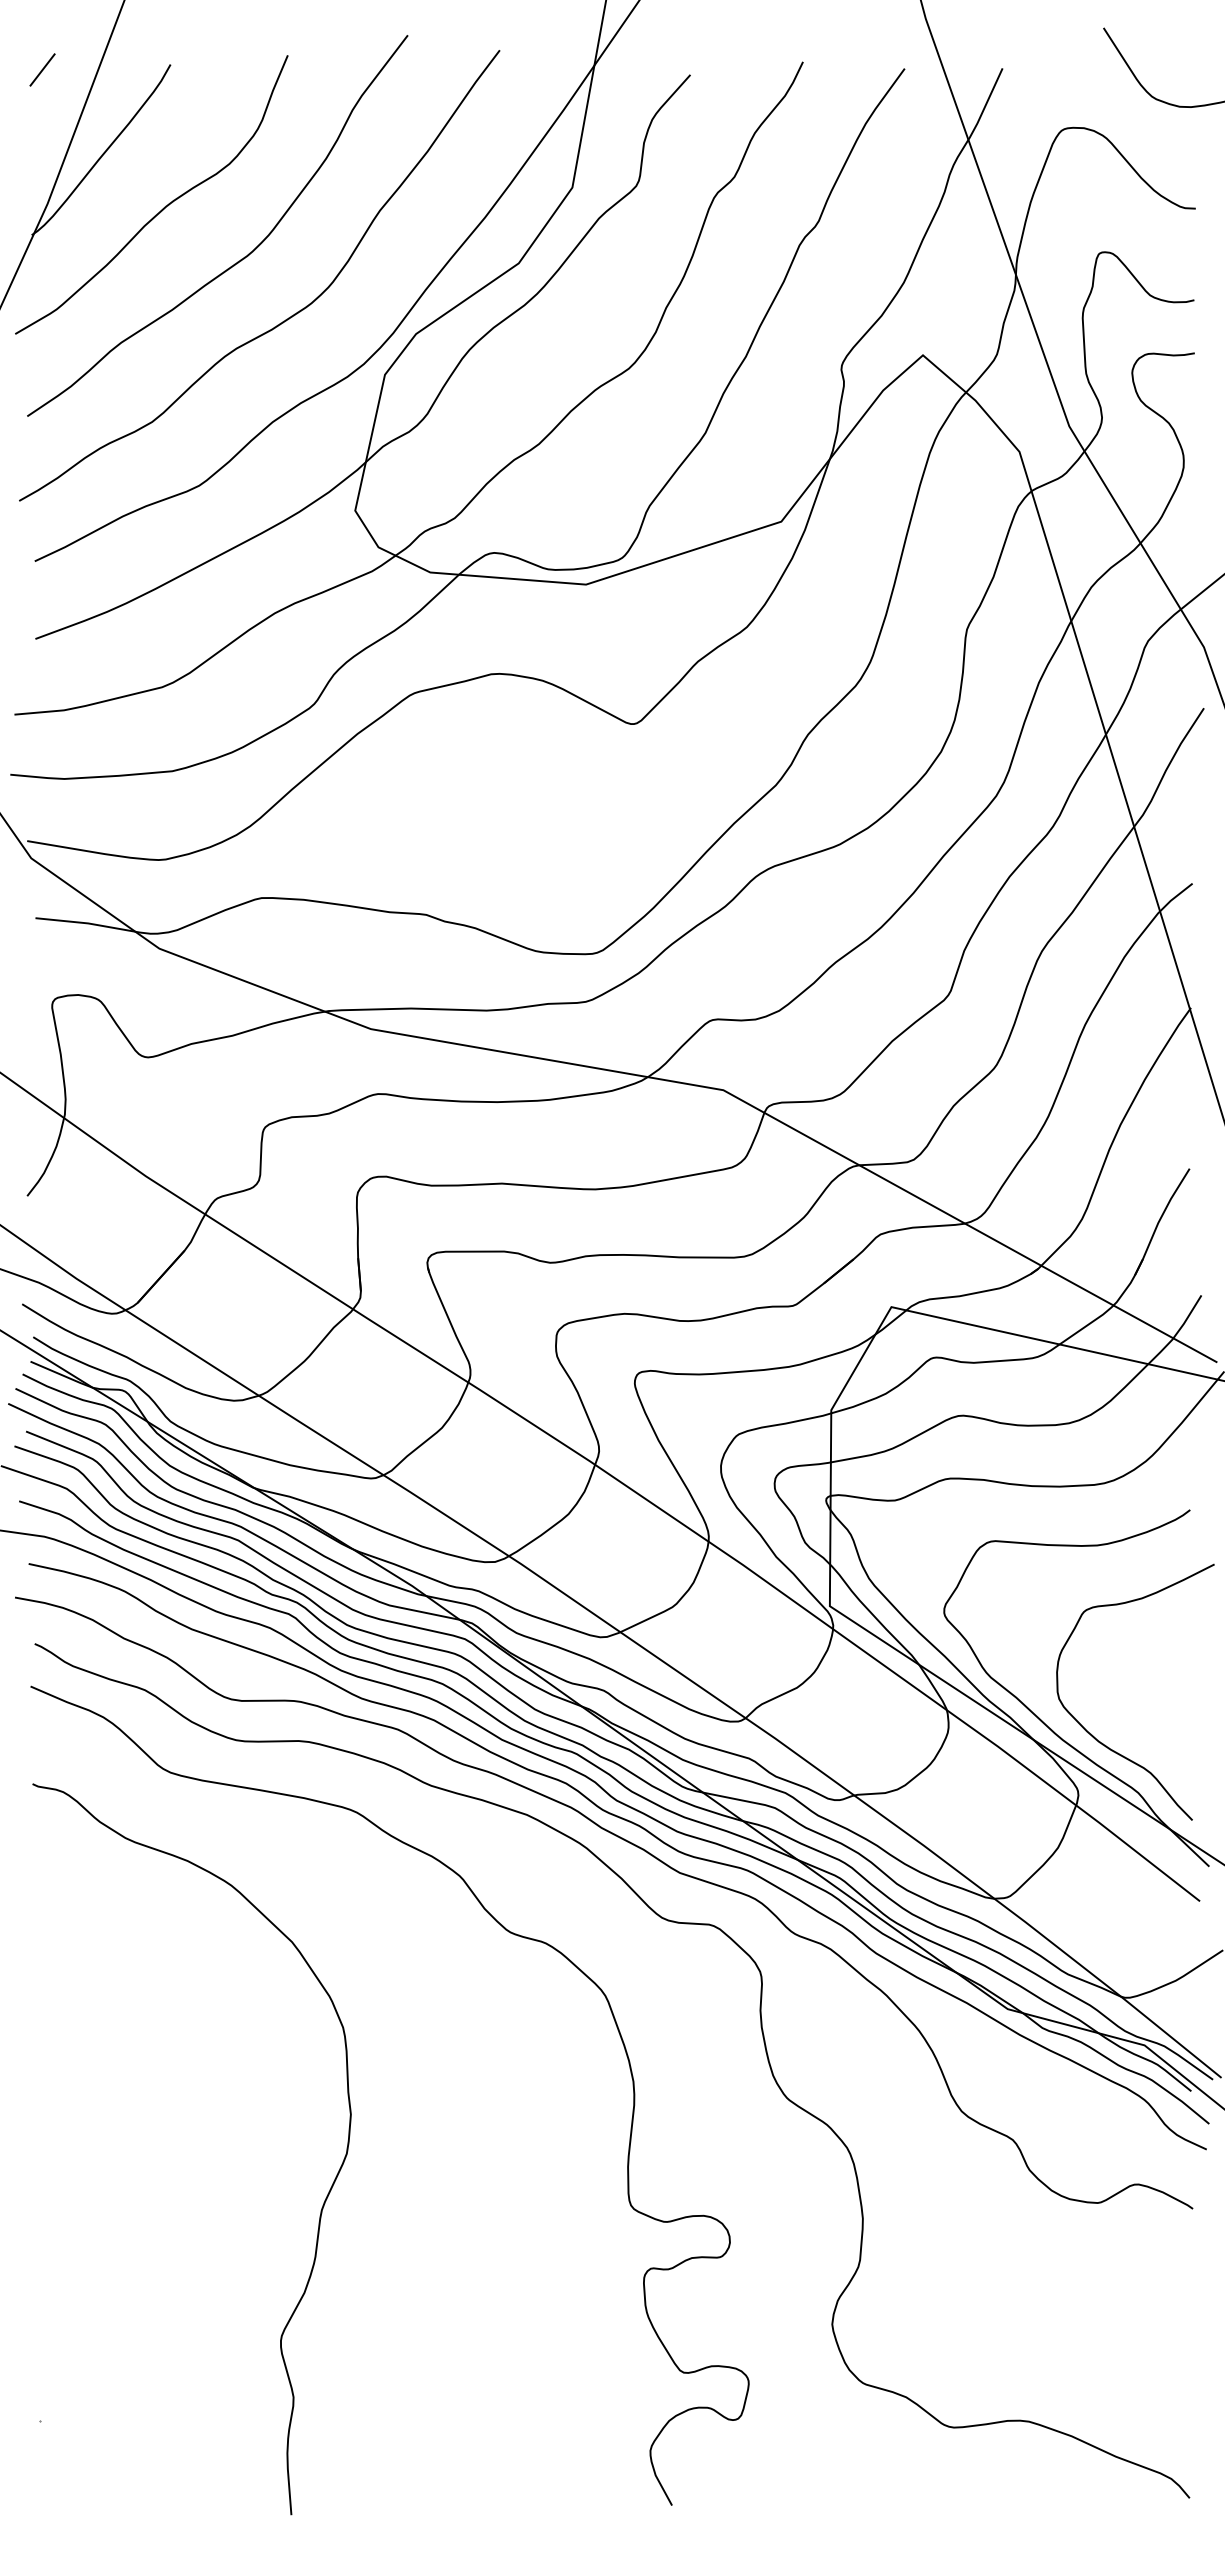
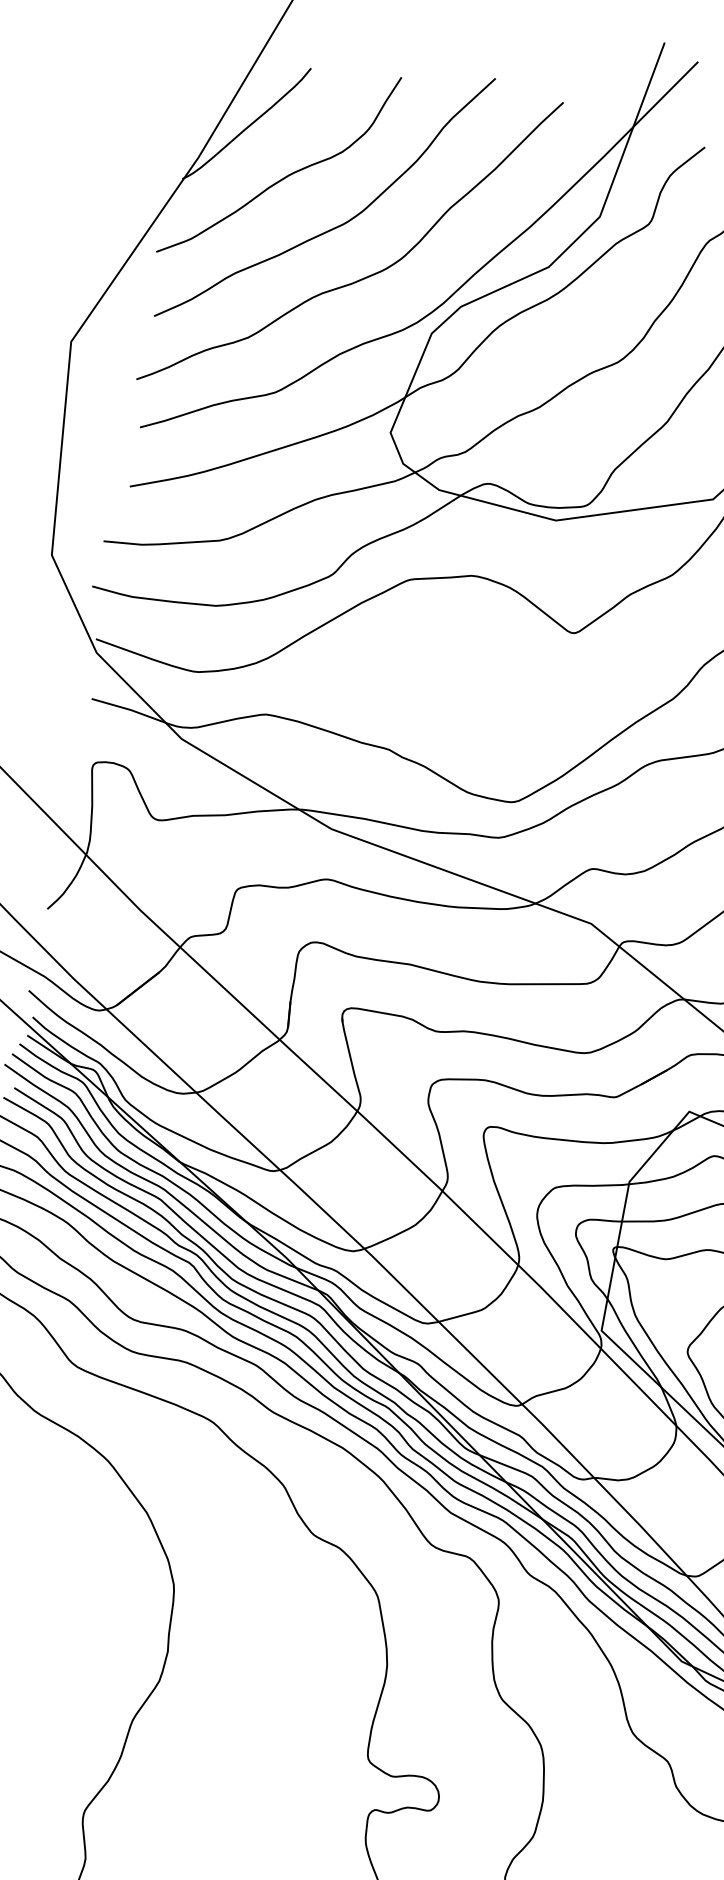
line: (42, 69) -> (213, 54), removed

